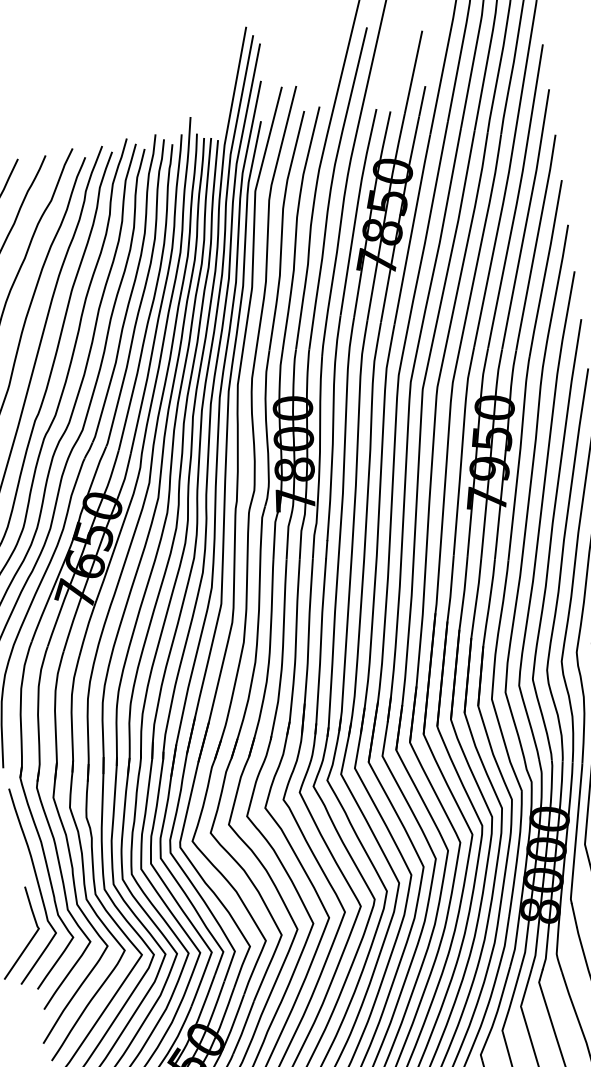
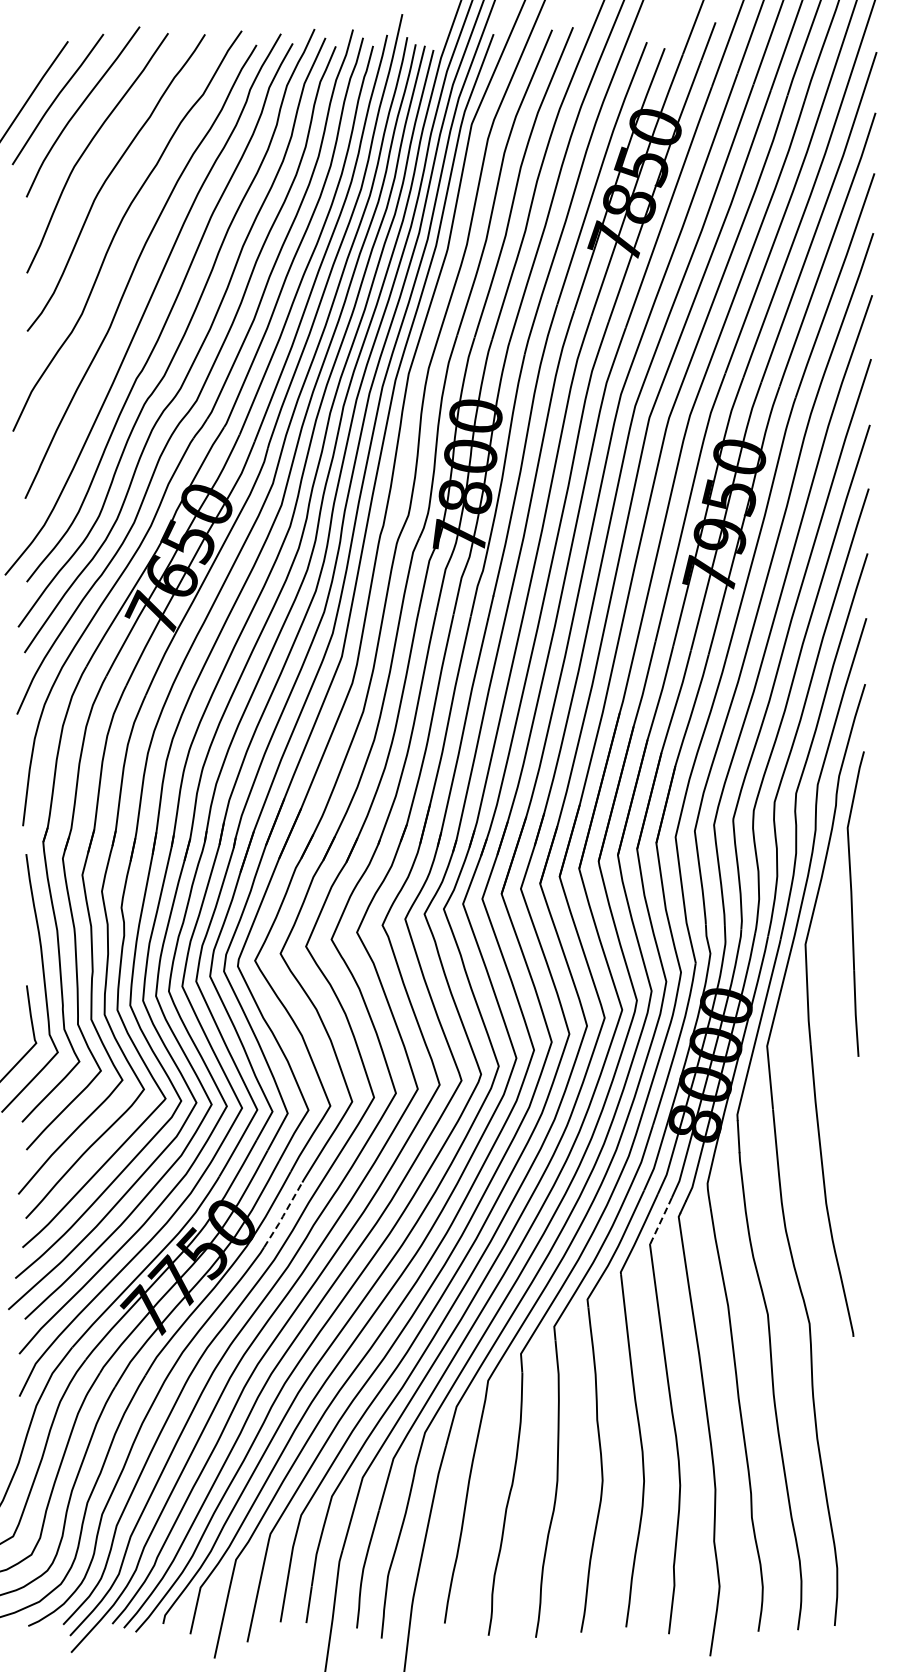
line: (526, 986) -> (661, 1219), solid -> dashed
line: (243, 1028) -> (283, 1215), solid -> dashed

